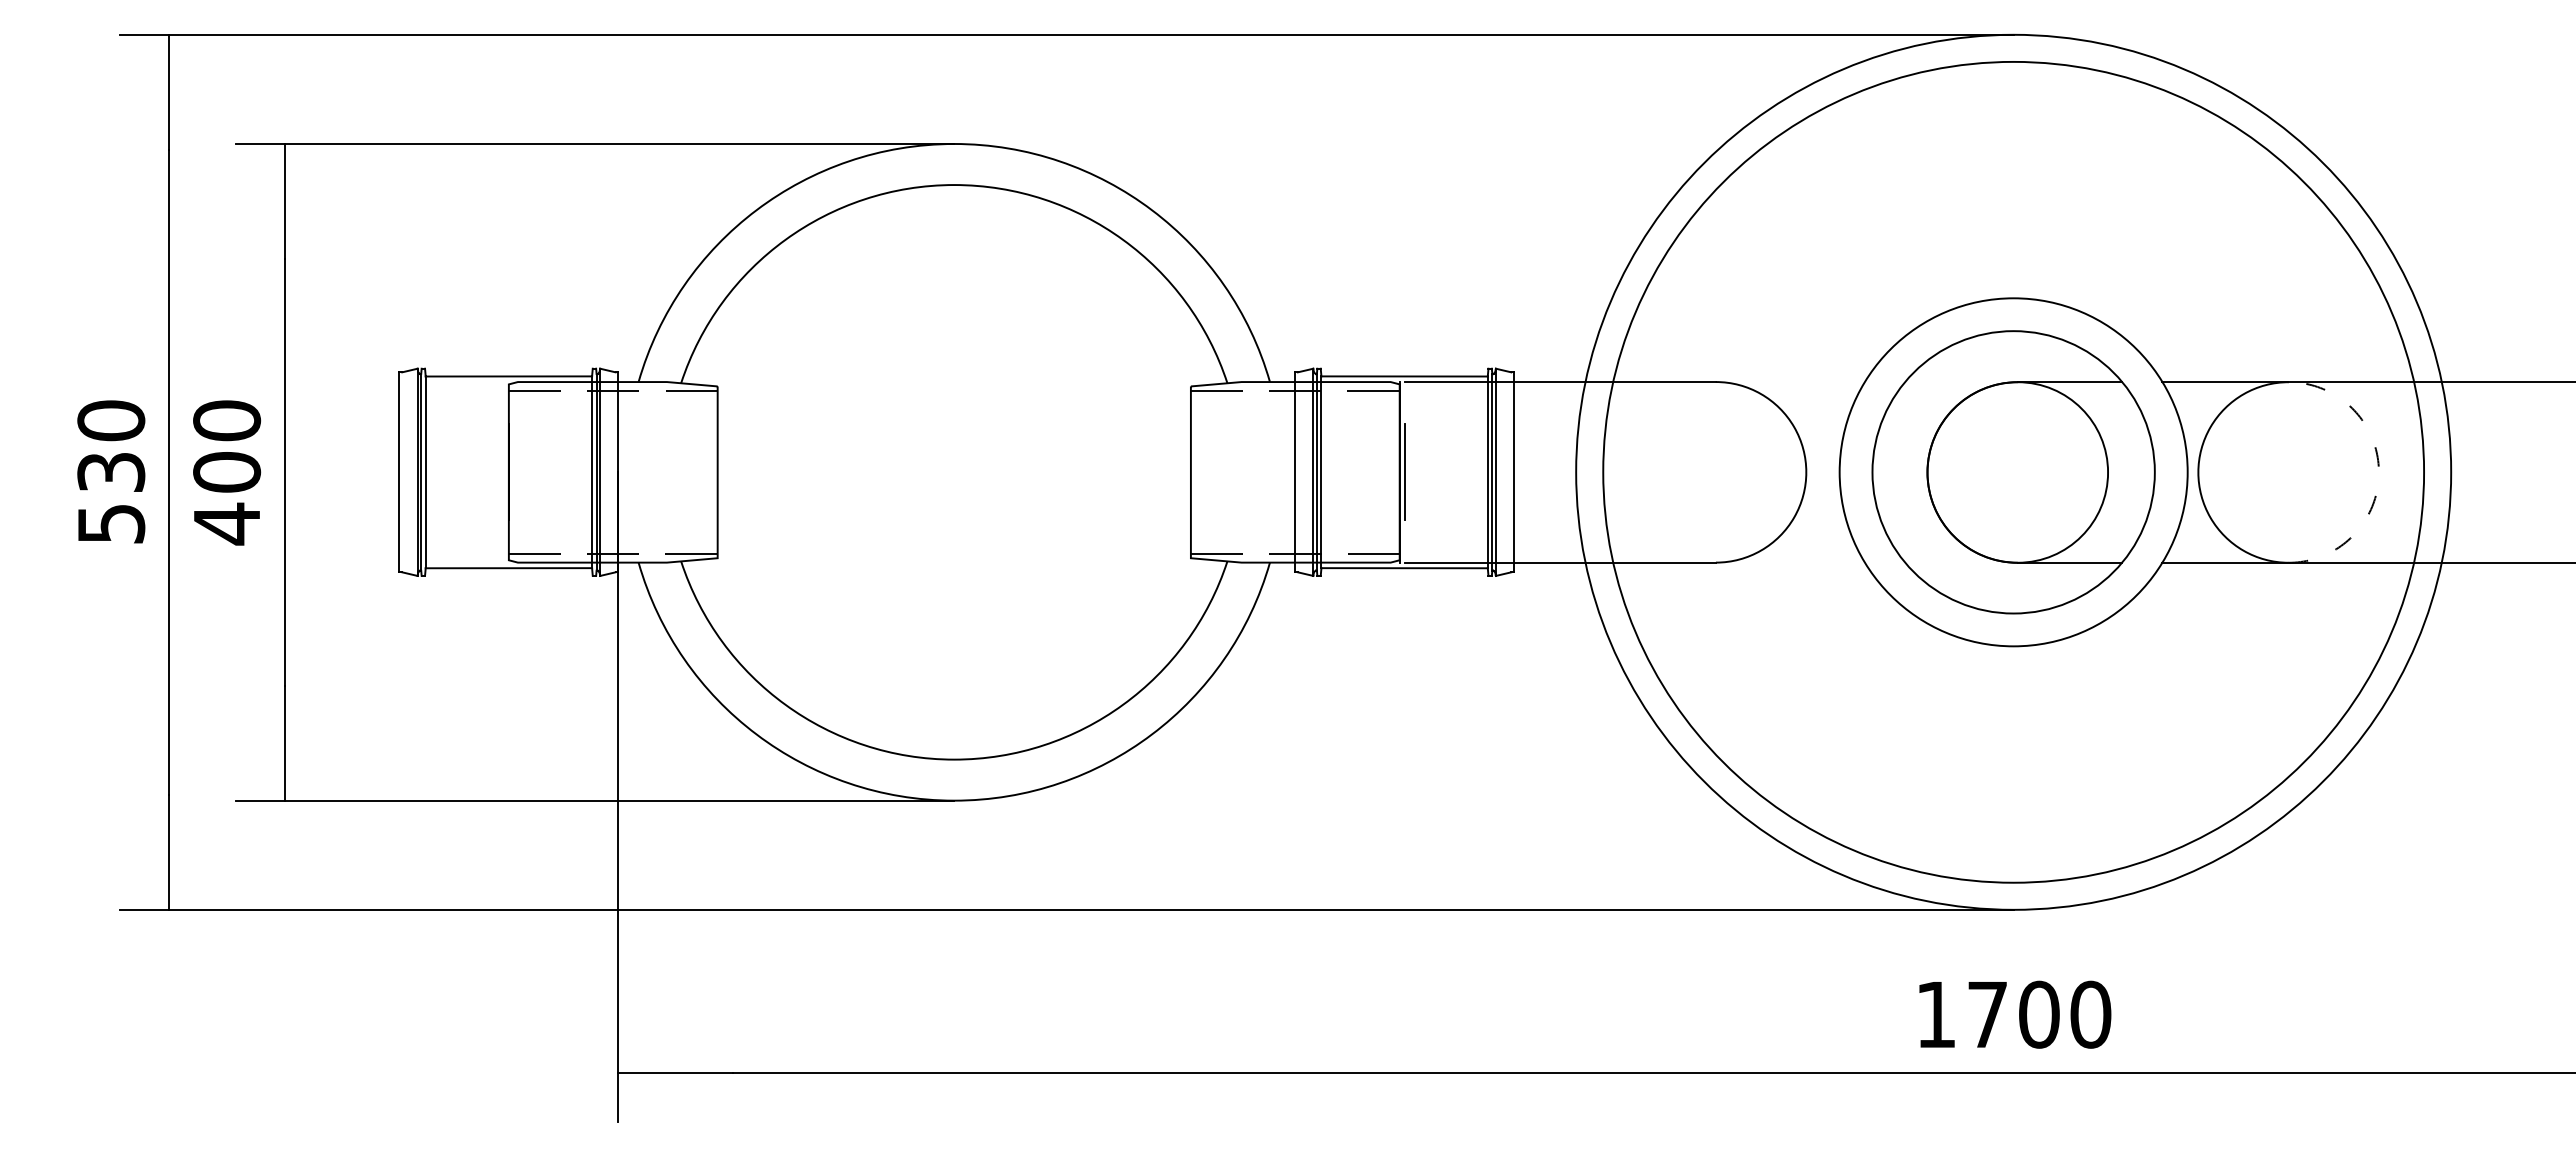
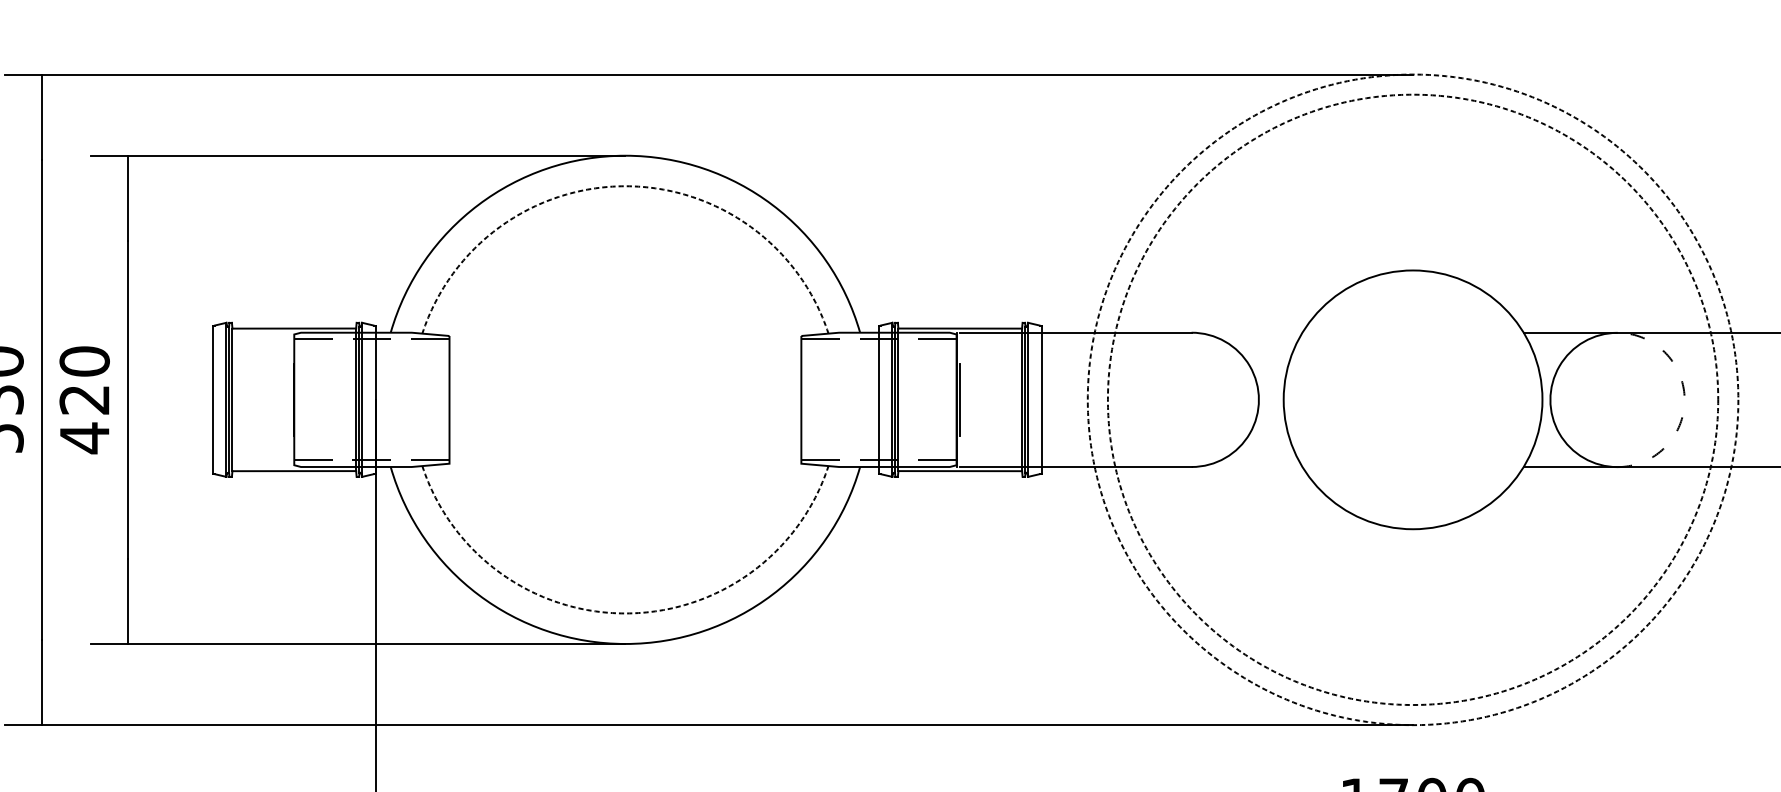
arc: (954, 185) -> (625, 186), solid -> dashed
circle: (2013, 471) -> (1412, 399), solid -> dashed
circle: (2013, 471) -> (1412, 399), solid -> dashed
text: (227, 472) -> (85, 399), 400 -> 420
part: (2013, 472) -> (1412, 399), removed
arc: (954, 759) -> (625, 613), solid -> dashed

